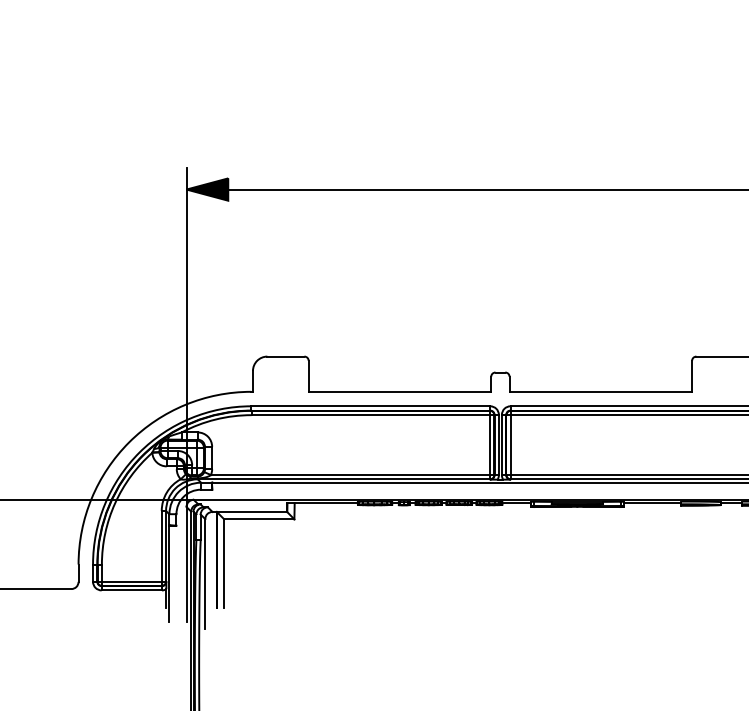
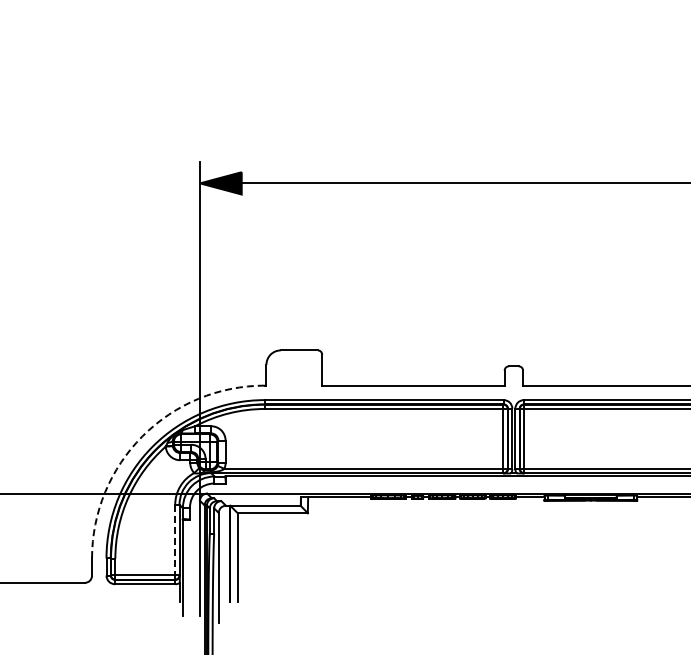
arc: (129, 442) -> (142, 436), solid -> dashed
line: (161, 546) -> (174, 540), solid -> dashed

